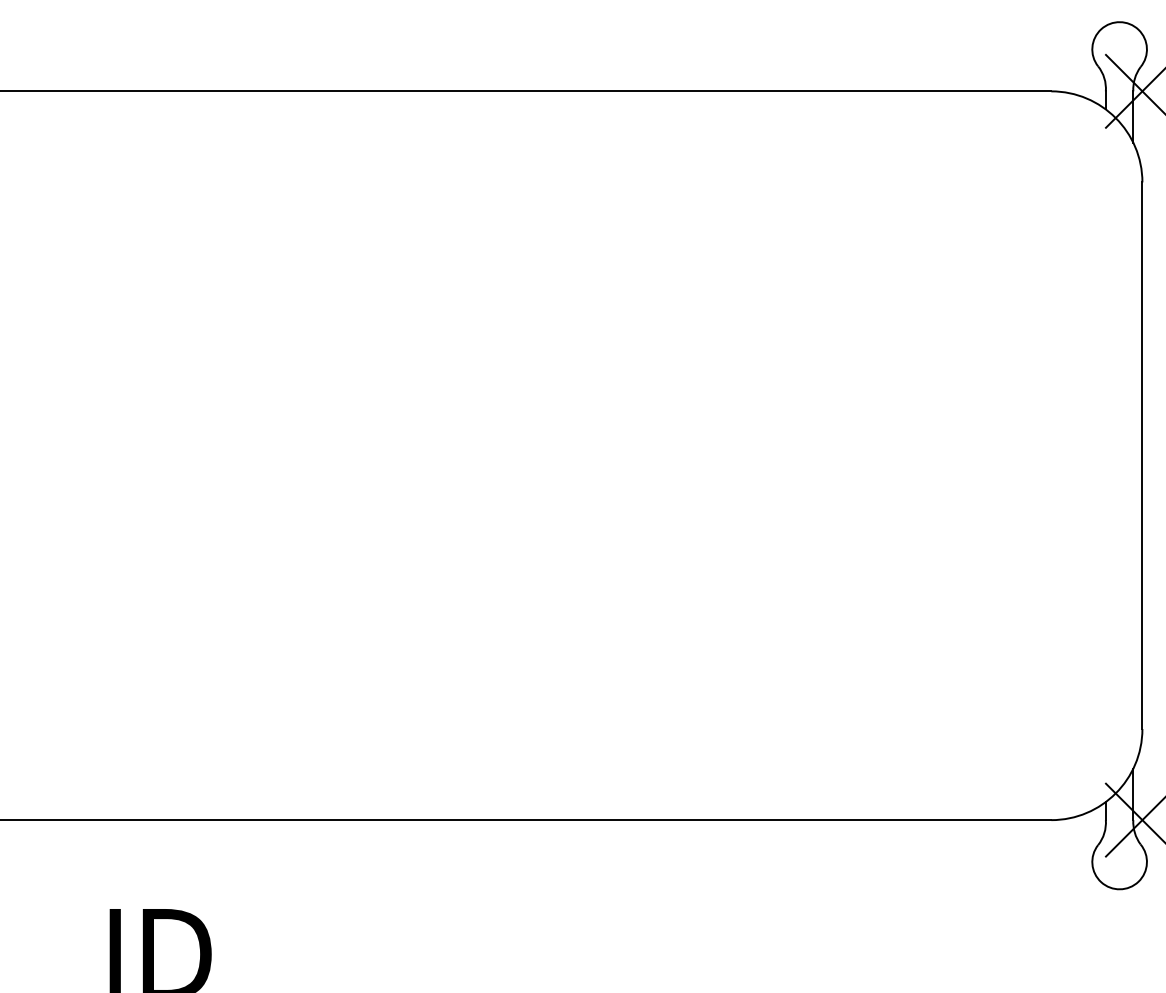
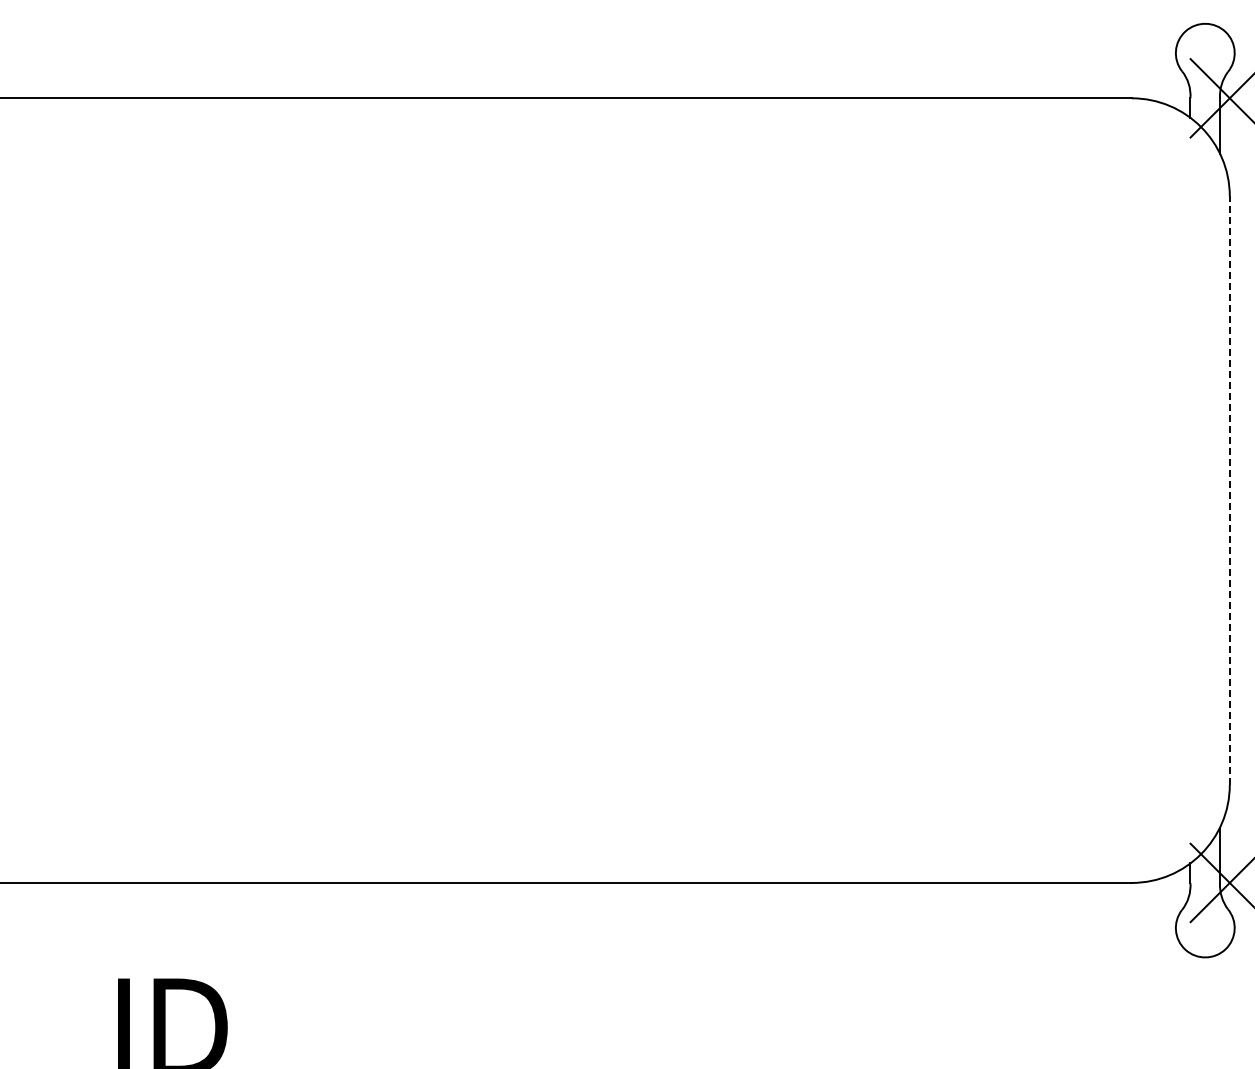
line: (1142, 455) -> (1229, 490), solid -> dashed

